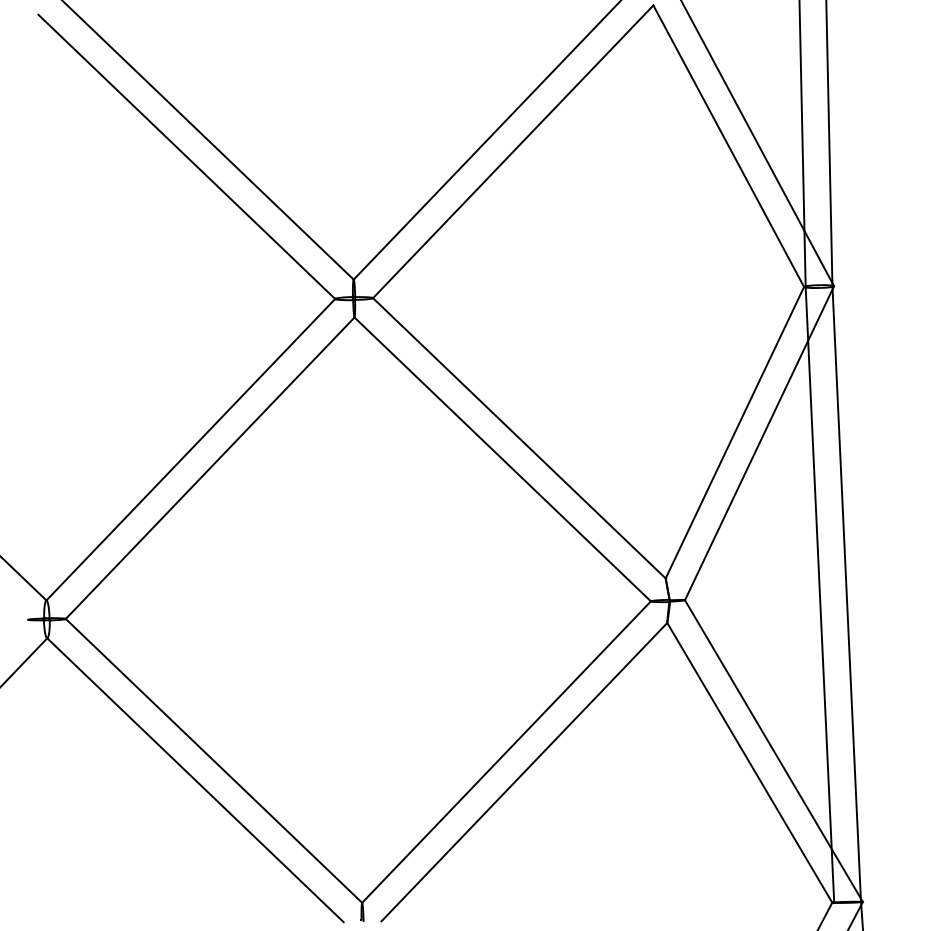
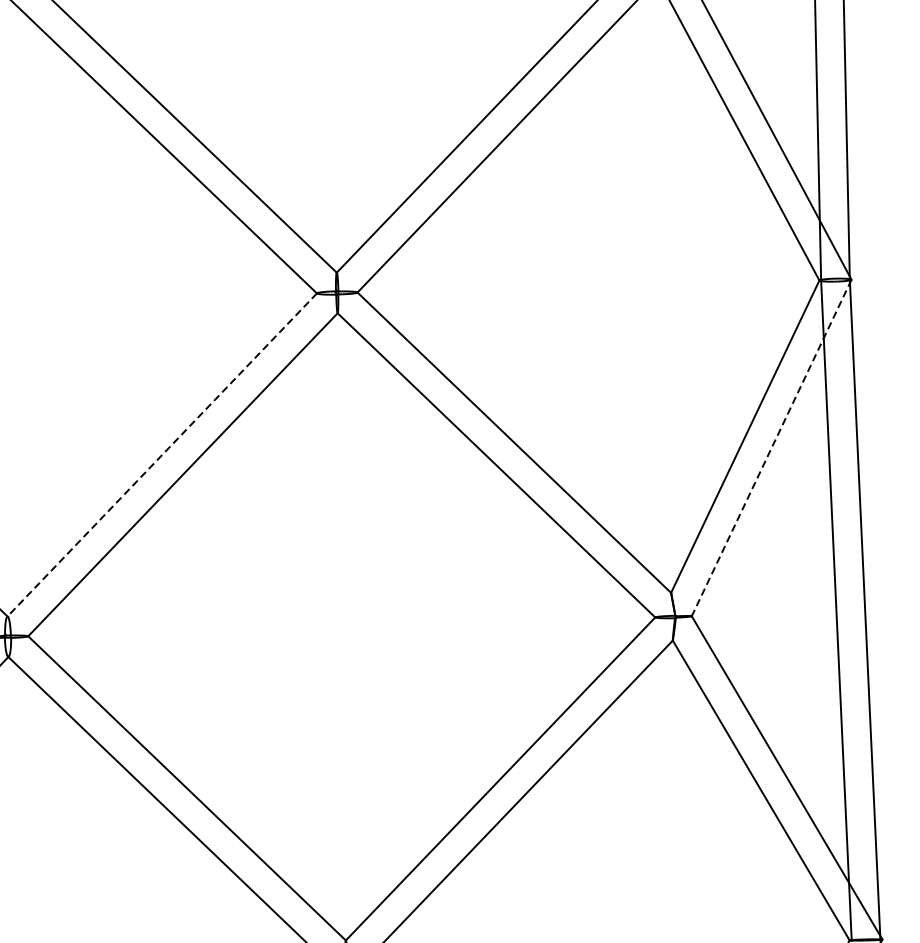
line: (759, 443) -> (771, 448), solid -> dashed
line: (190, 450) -> (161, 455), solid -> dashed

